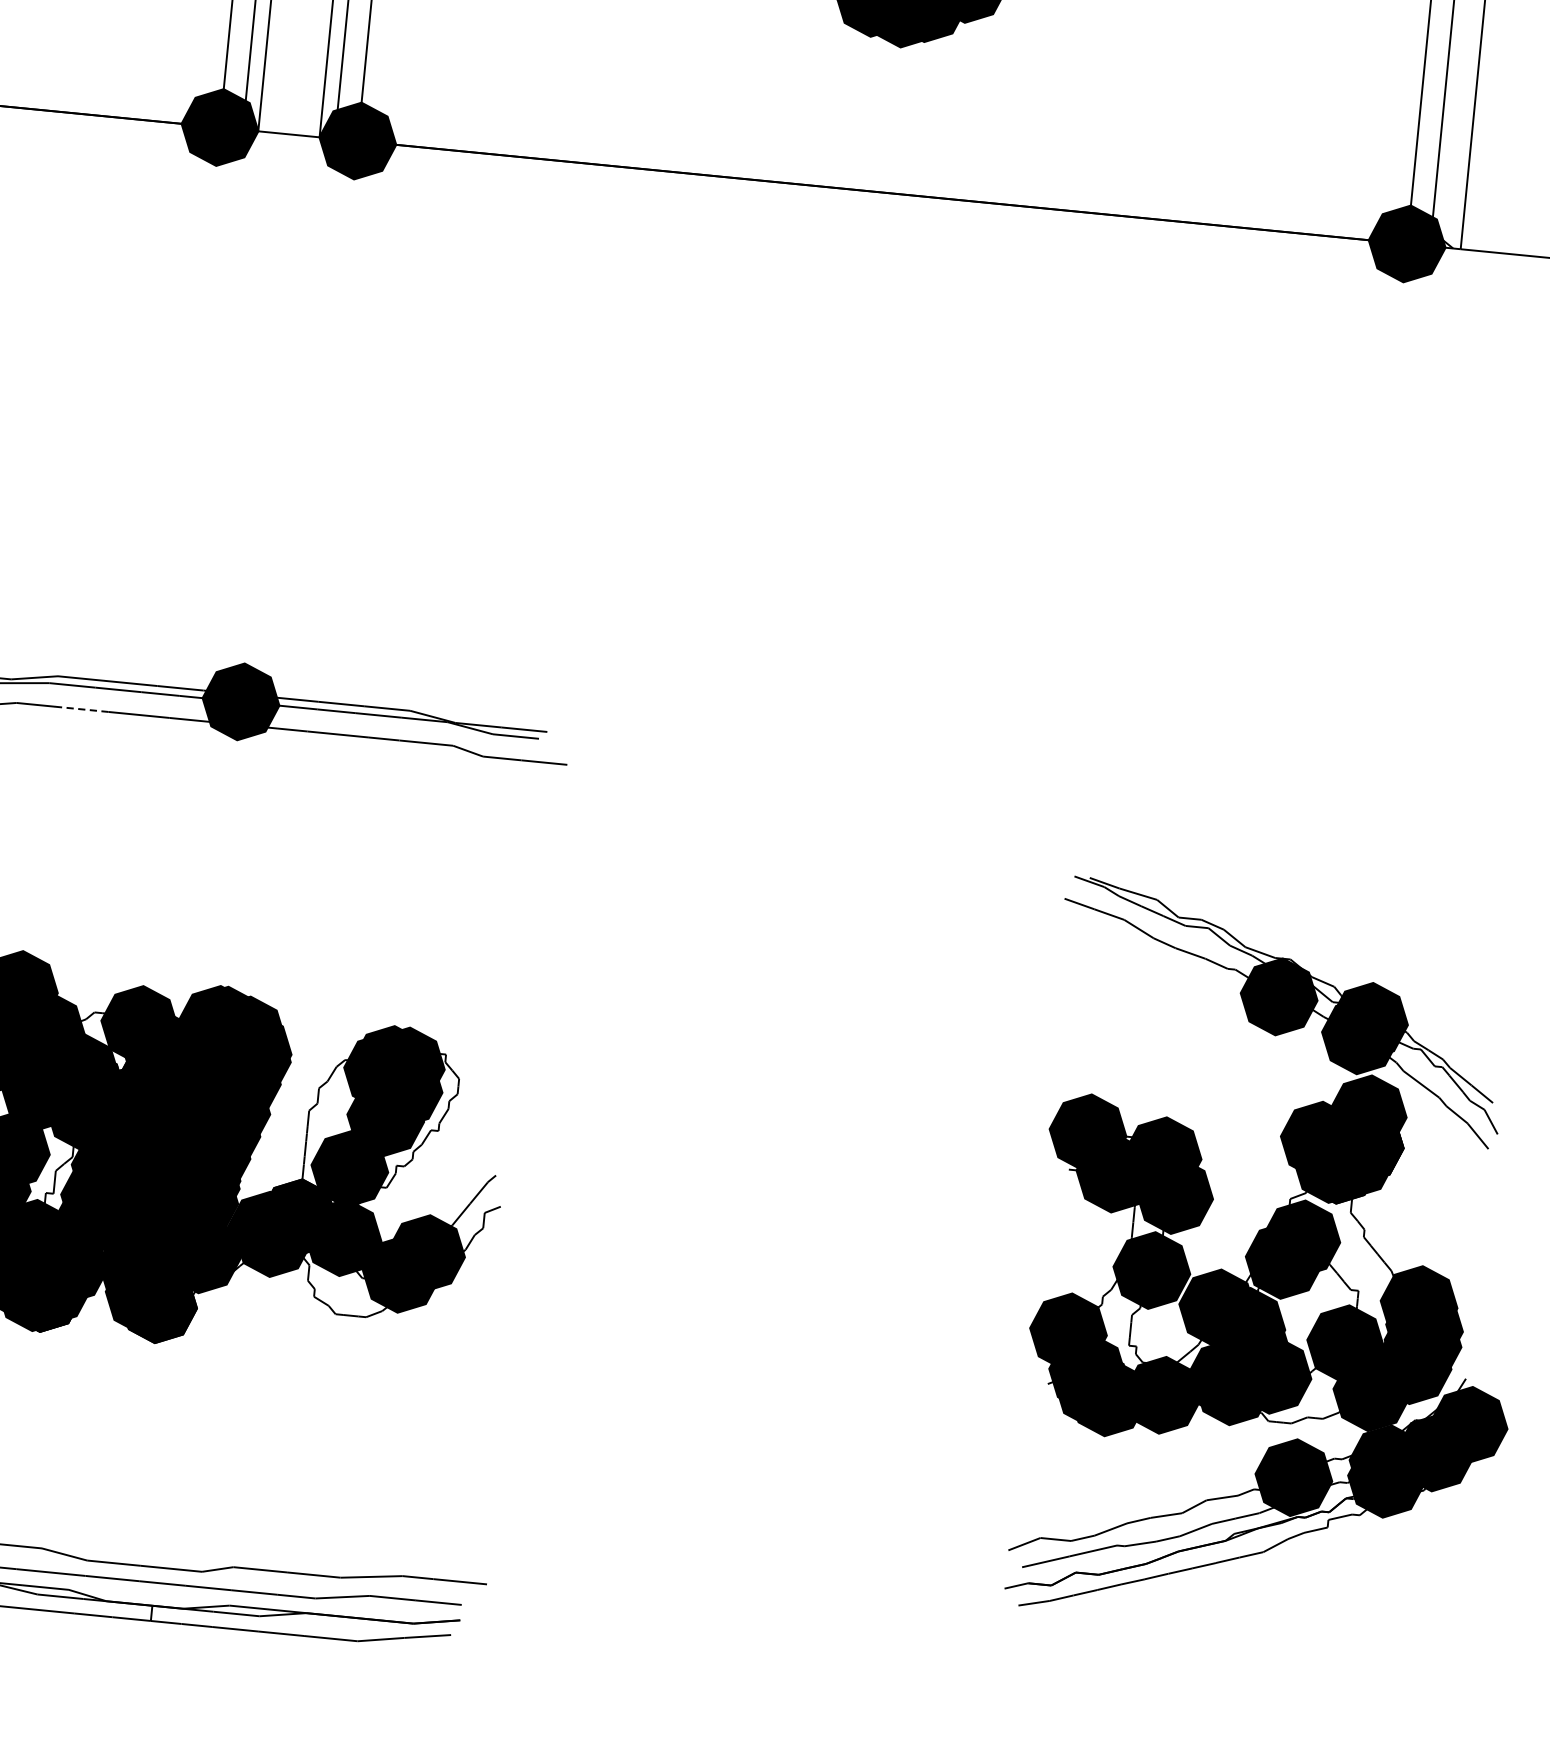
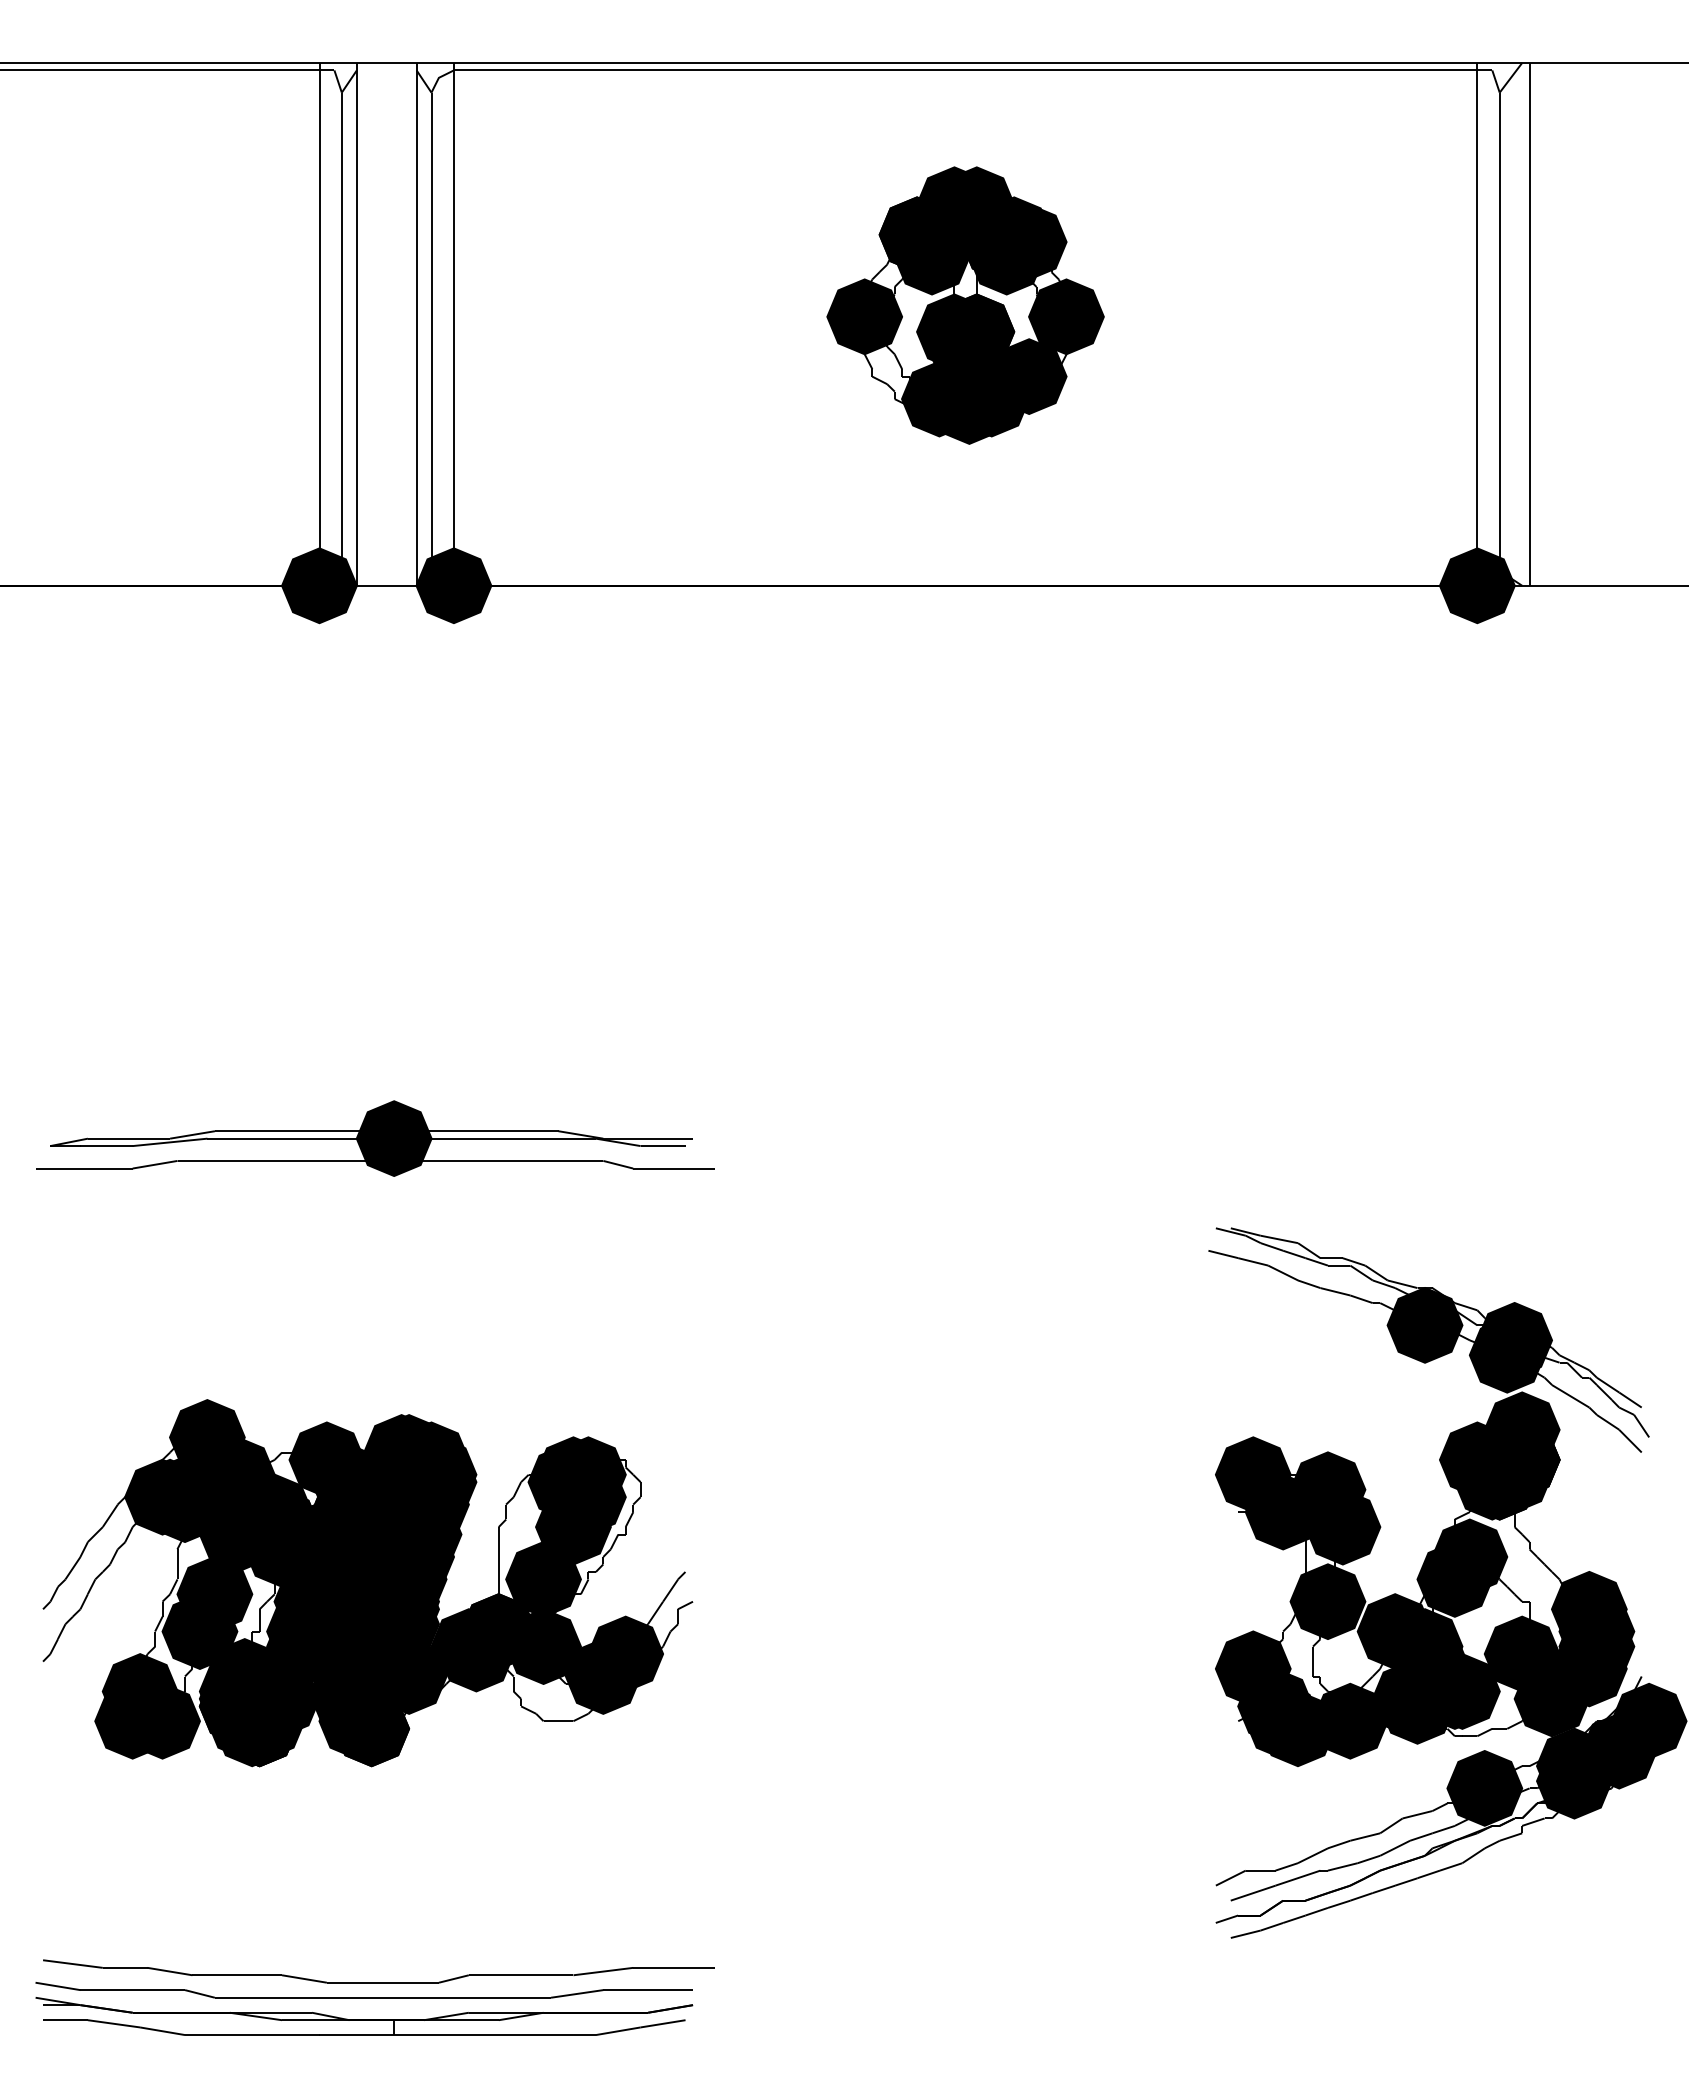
line: (82, 708) -> (241, 1160), dashed -> solid
fill: (1279, 1376) -> (1461, 1691), added

